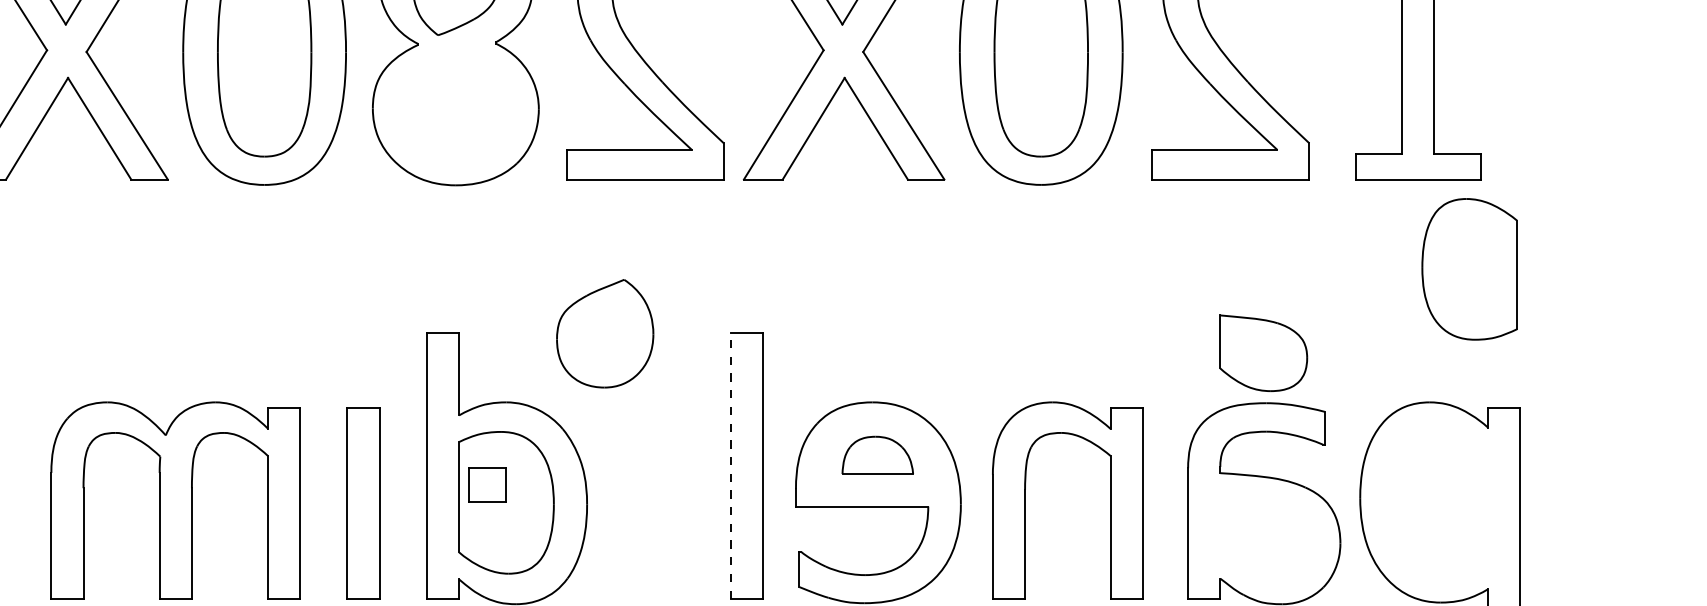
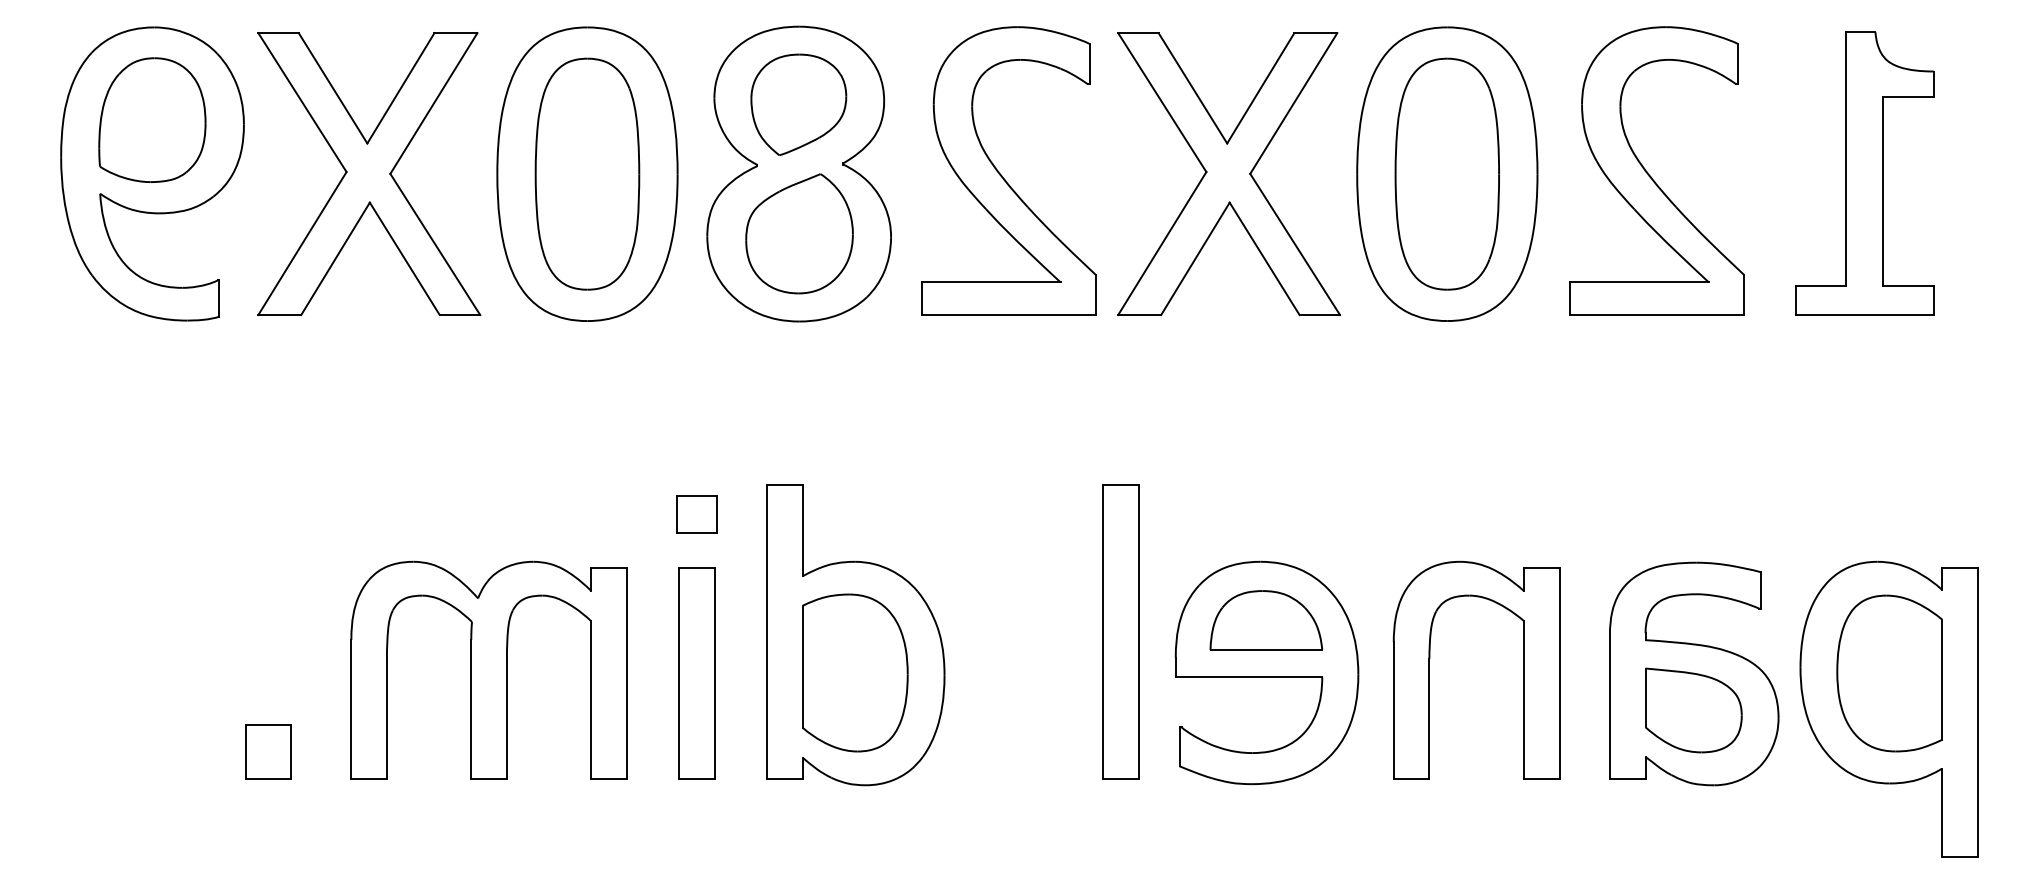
part: (1469, 269) -> (1889, 673), moved
part: (605, 333) -> (799, 233), moved
part: (1263, 353) -> (1693, 710), moved
part: (877, 455) -> (1266, 620), size x1.43
line: (730, 465) -> (1103, 631), dashed -> solid
part: (486, 485) -> (696, 514), moved

